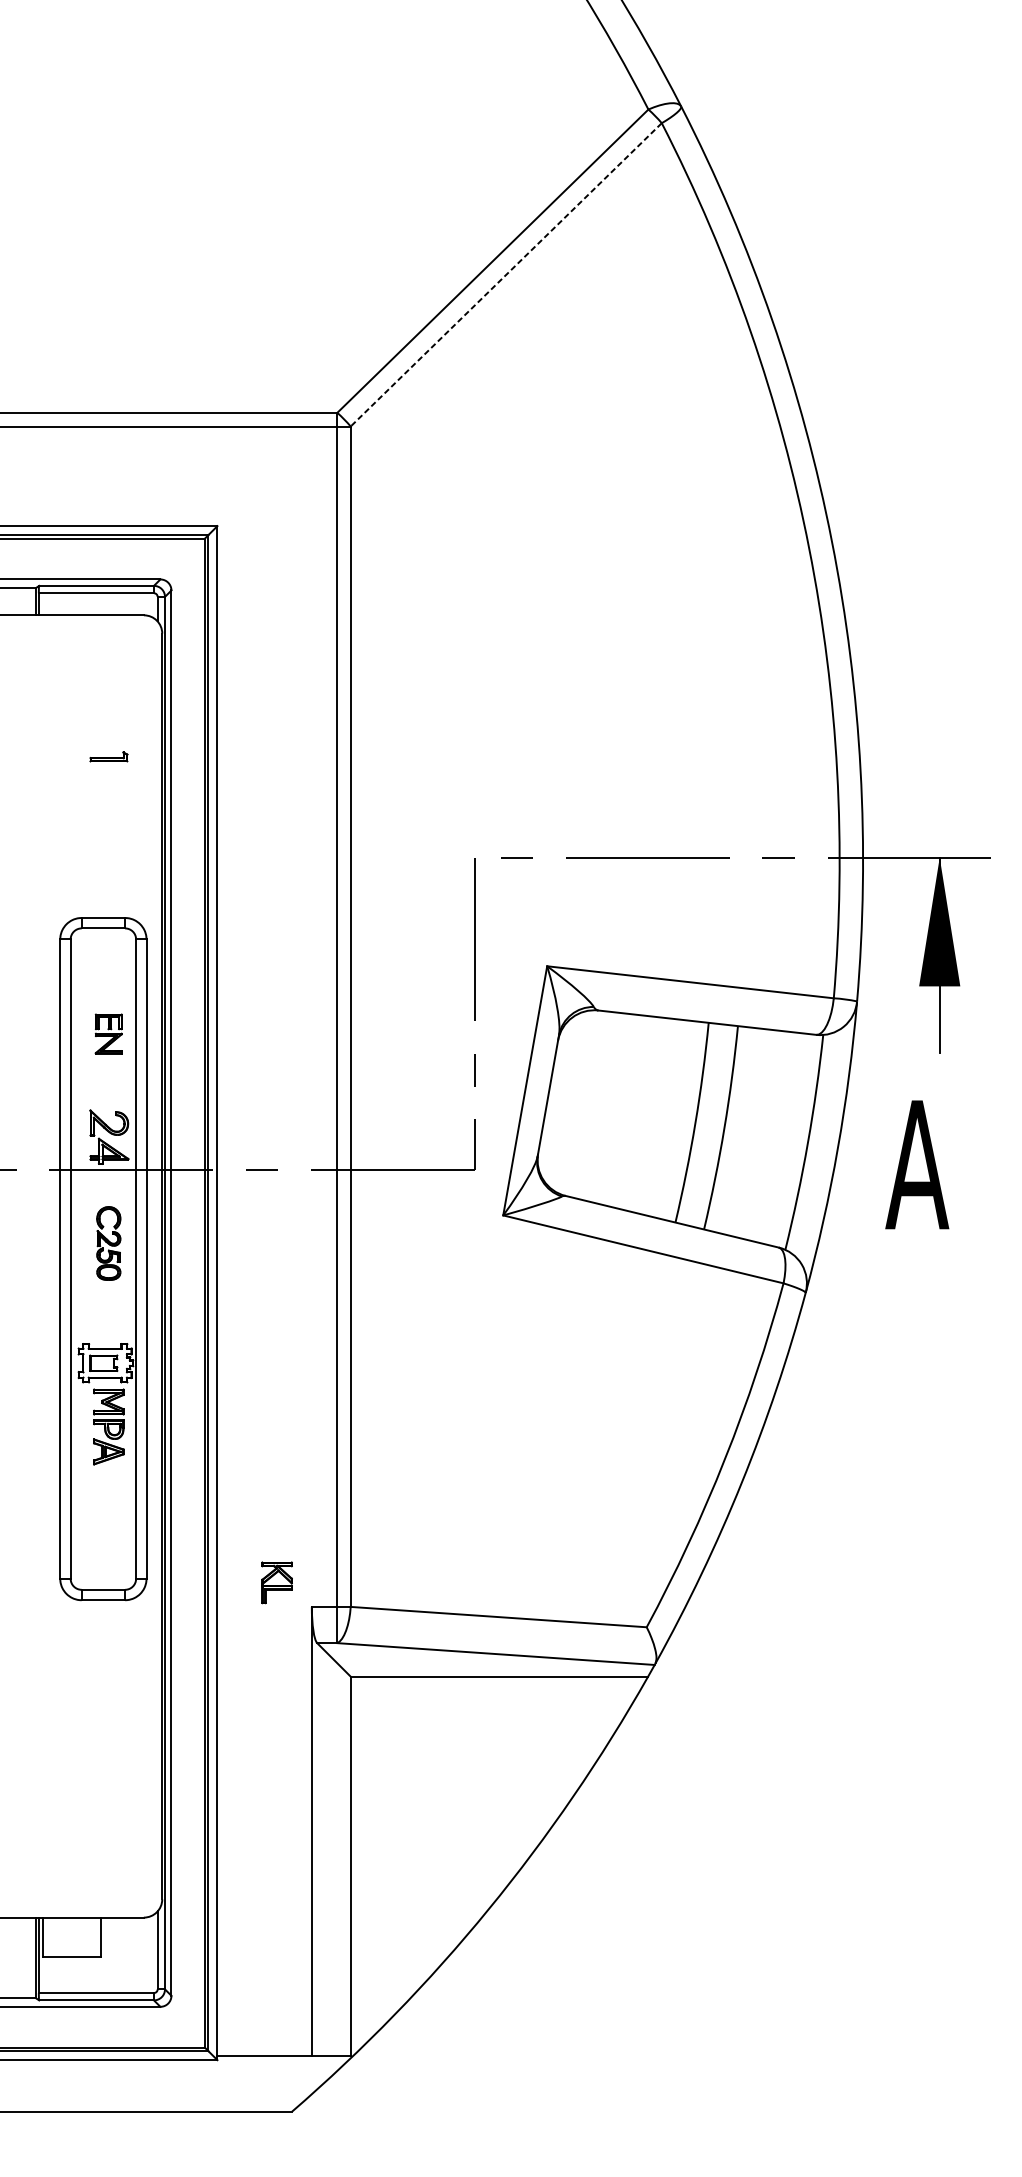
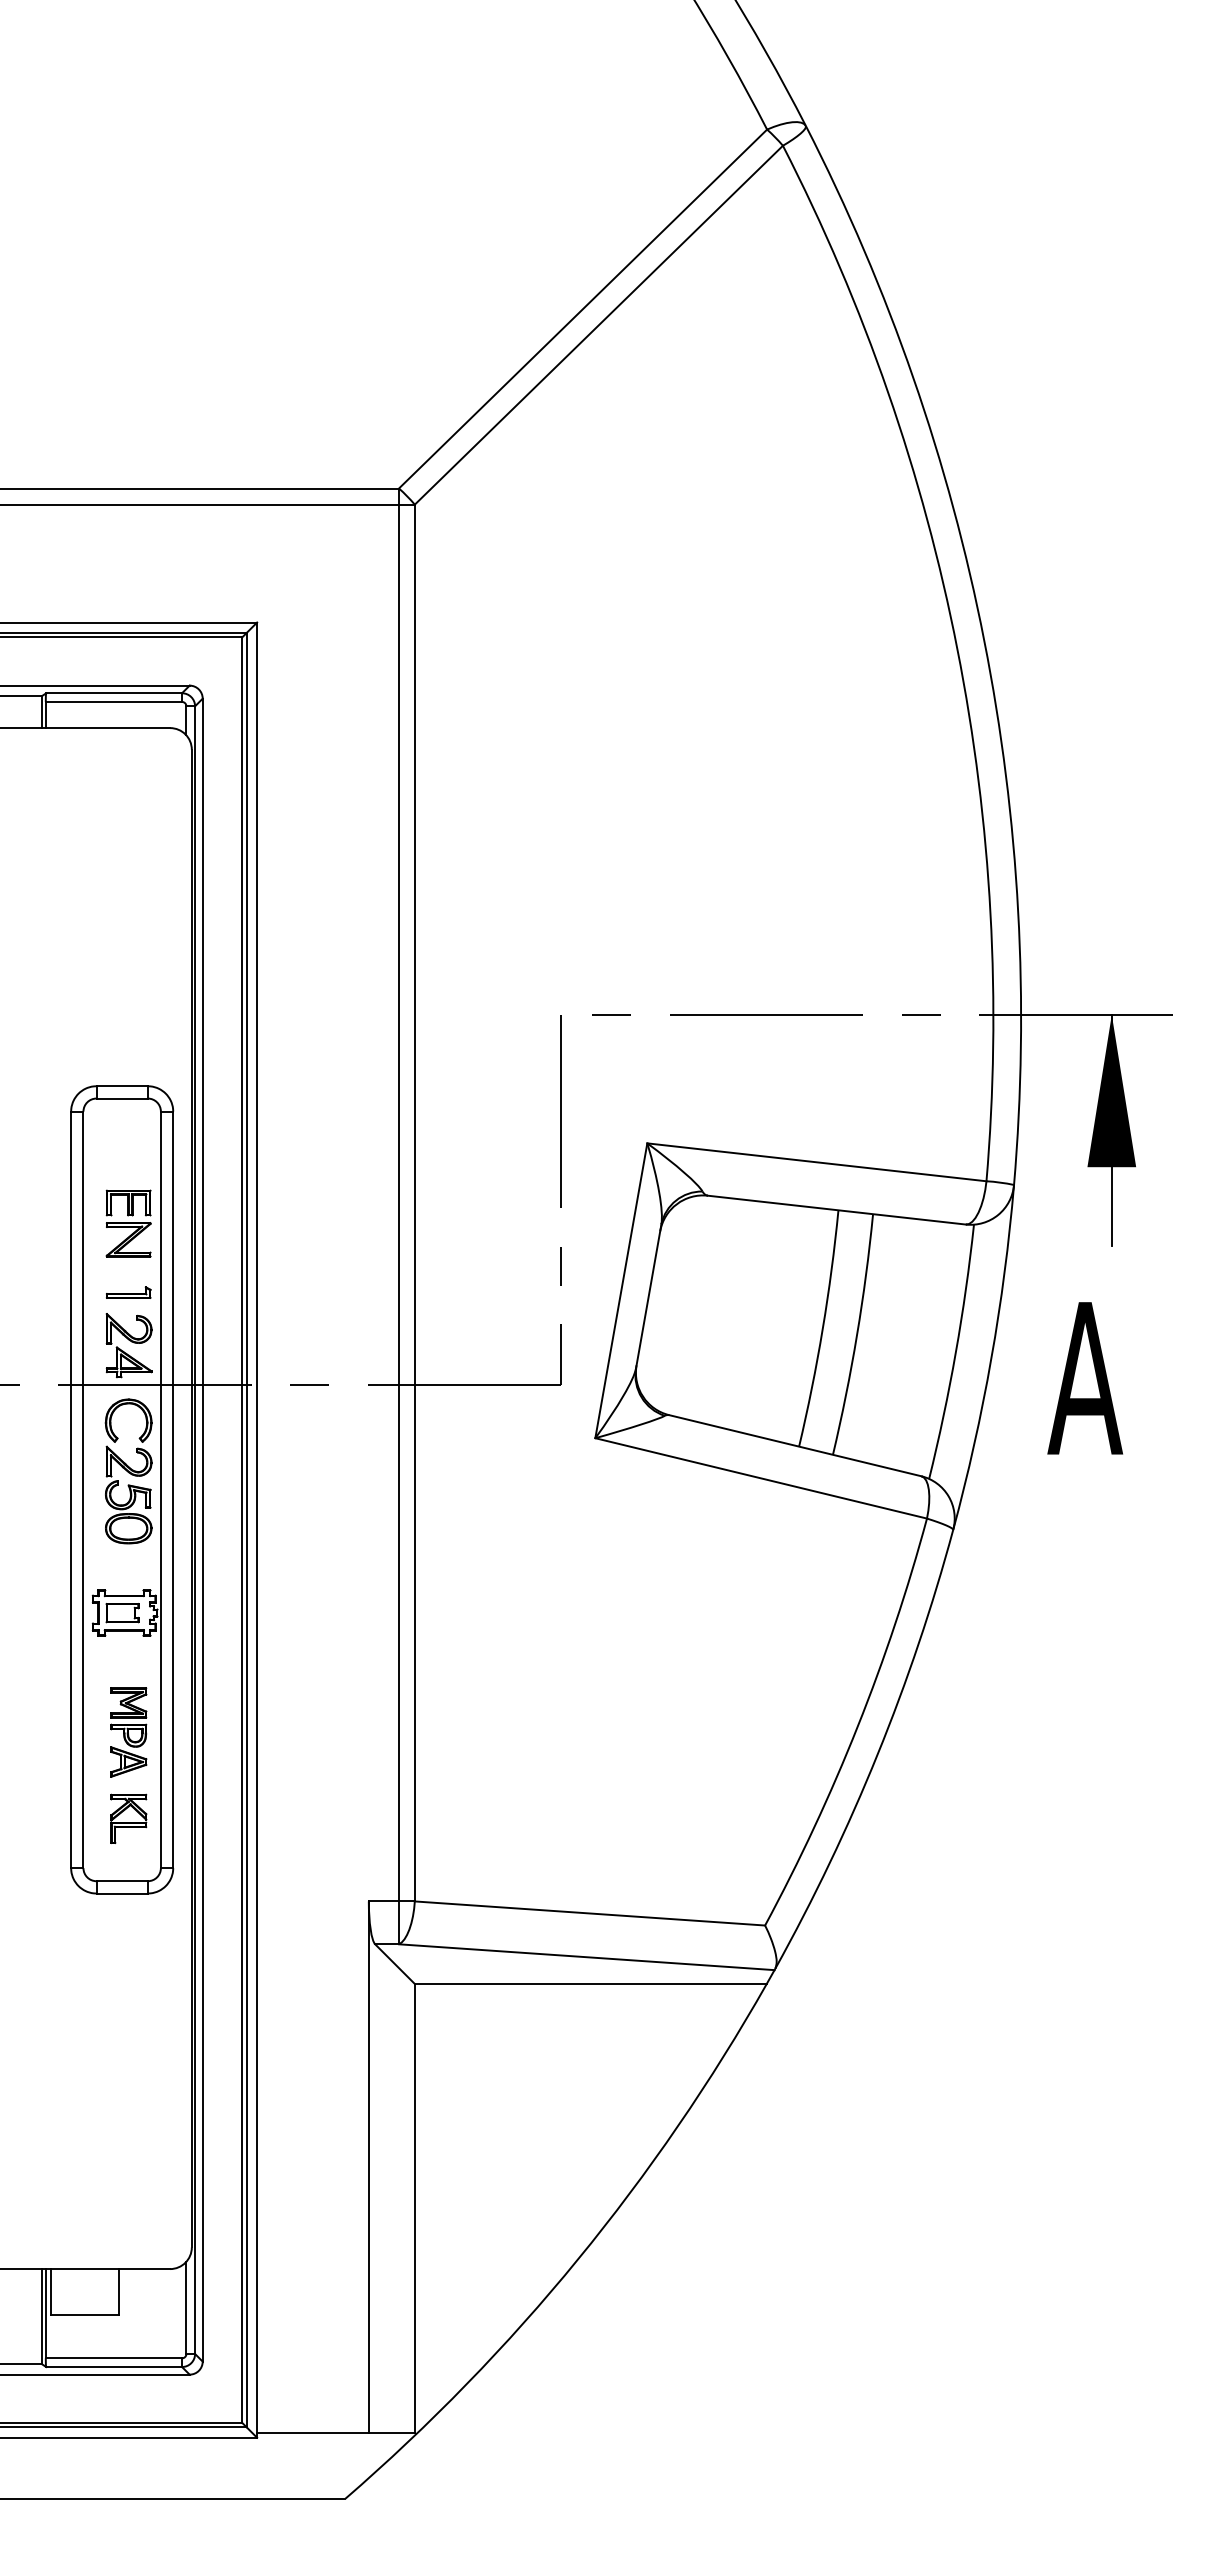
line: (505, 275) -> (598, 325), dashed -> solid
part: (108, 756) -> (128, 1292), moved
part: (108, 1033) -> (128, 1223), size x1.43
part: (108, 1243) -> (128, 1471), size x1.67
part: (108, 1426) -> (128, 1732), moved
part: (276, 1582) -> (128, 1818), moved

